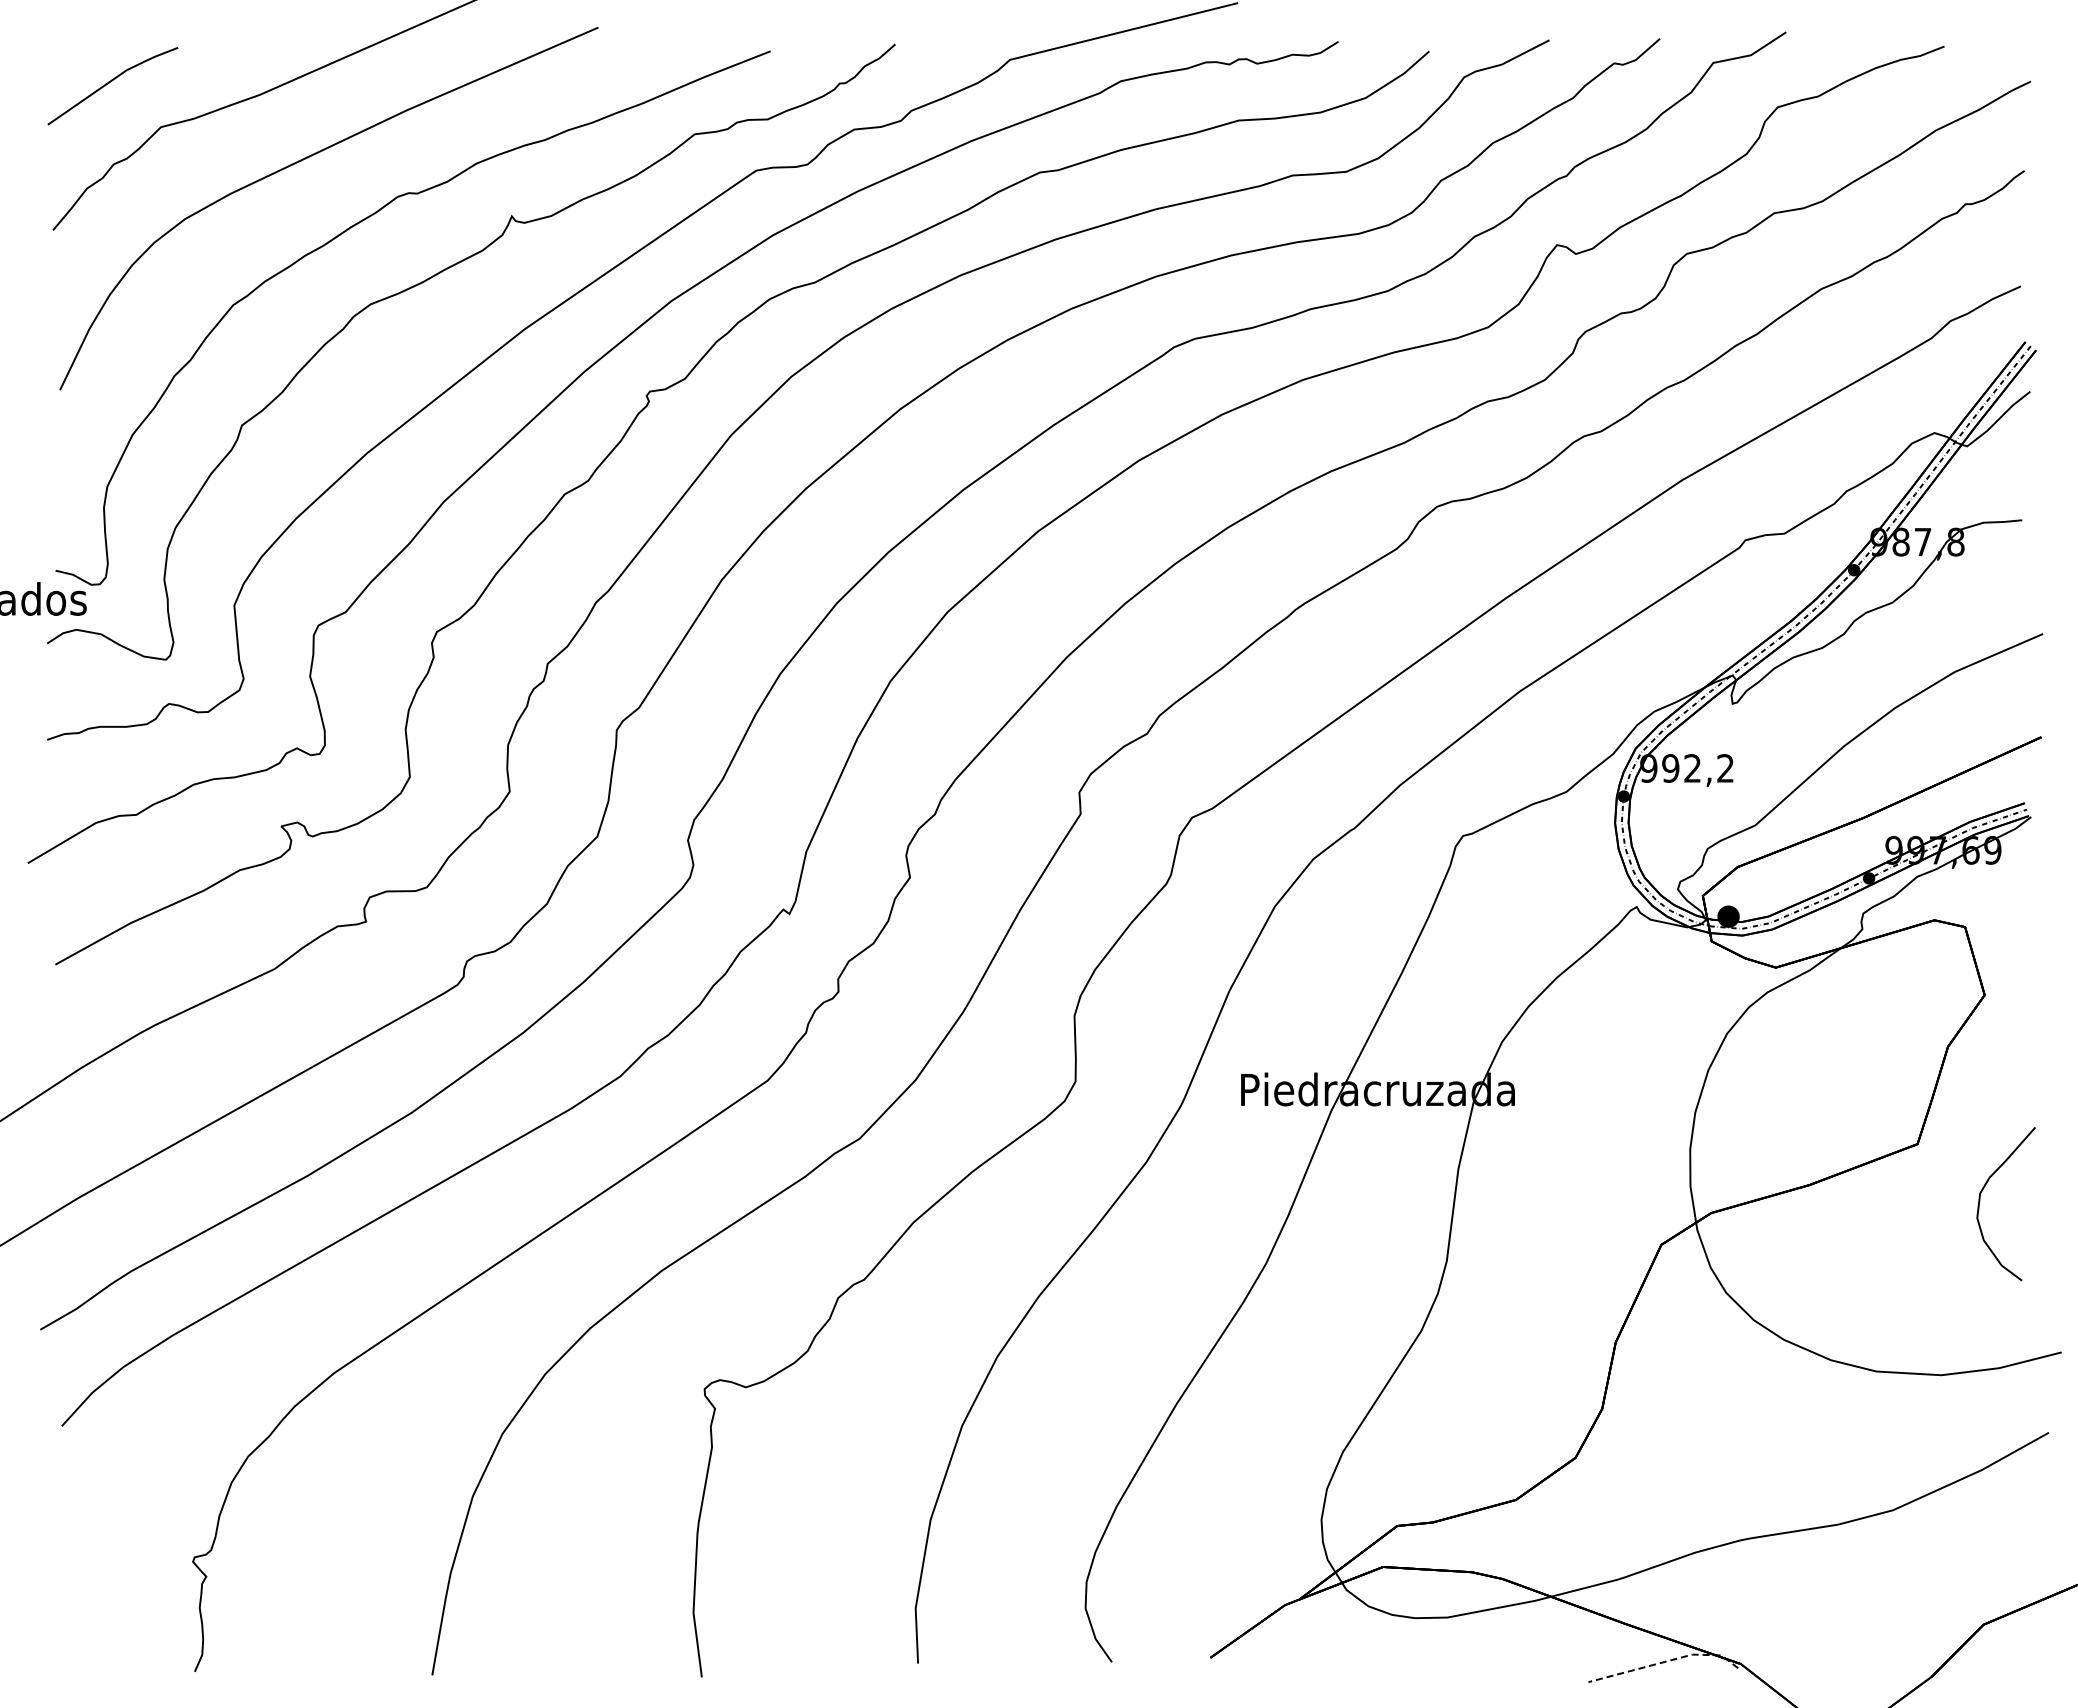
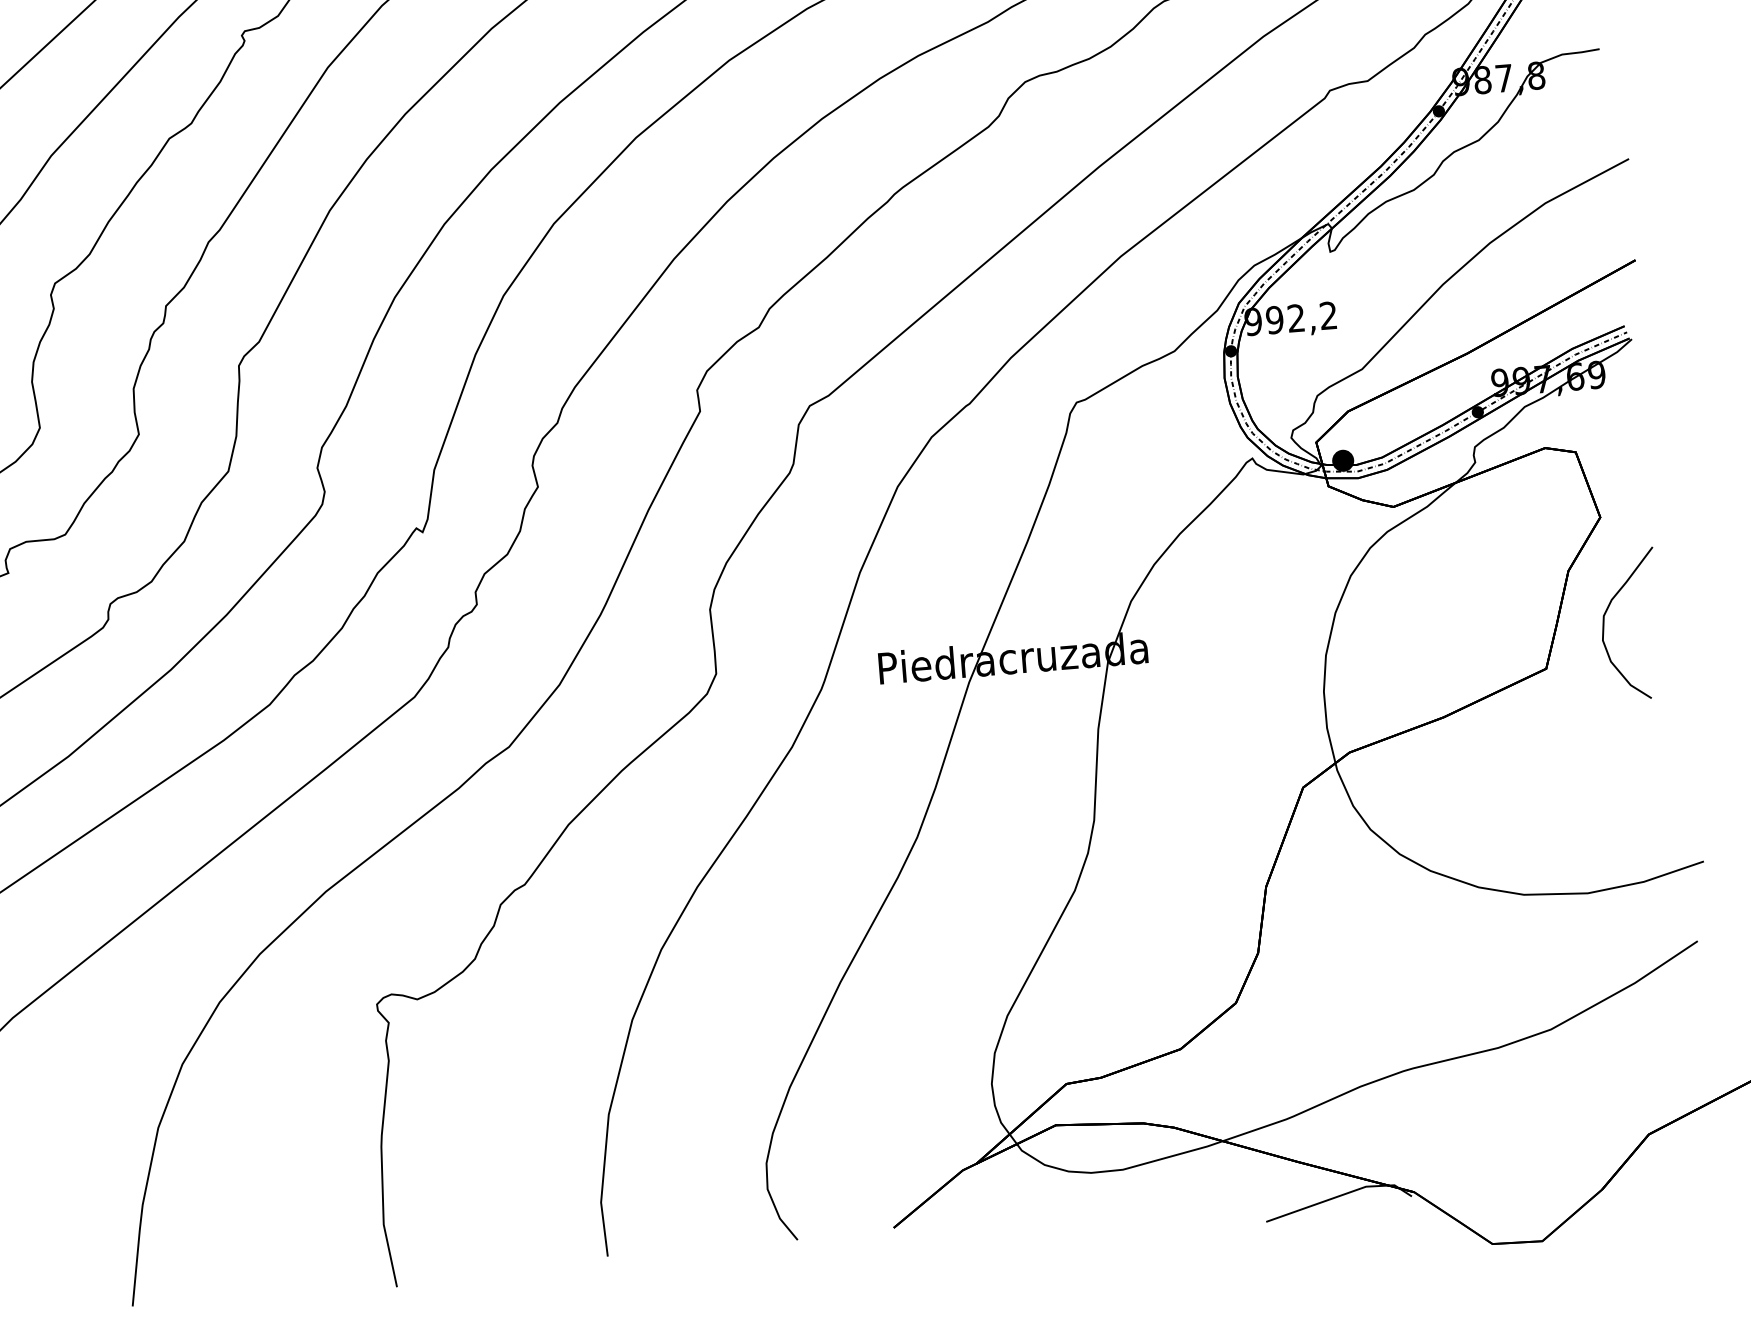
curve: (1980, 1201) -> (1604, 623), moved
line: (1665, 1661) -> (1340, 1195), dashed -> solid

